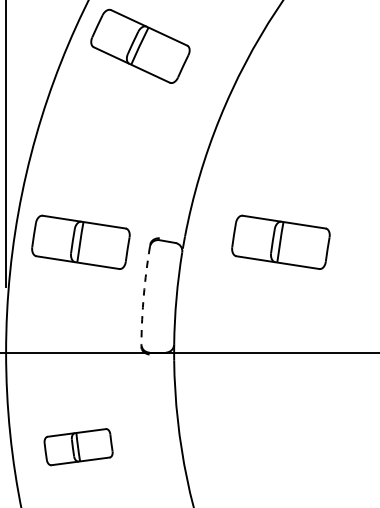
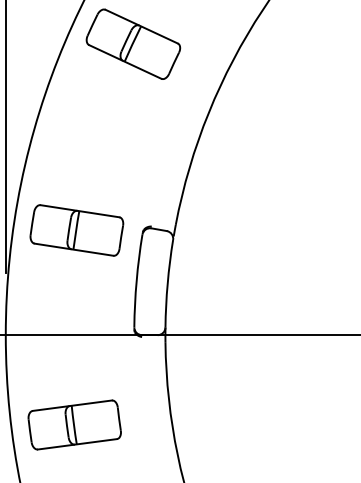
part: (280, 242) -> (266, 230), removed
arc: (143, 295) -> (136, 280), dashed -> solid
part: (78, 446) -> (74, 424), size x1.43

